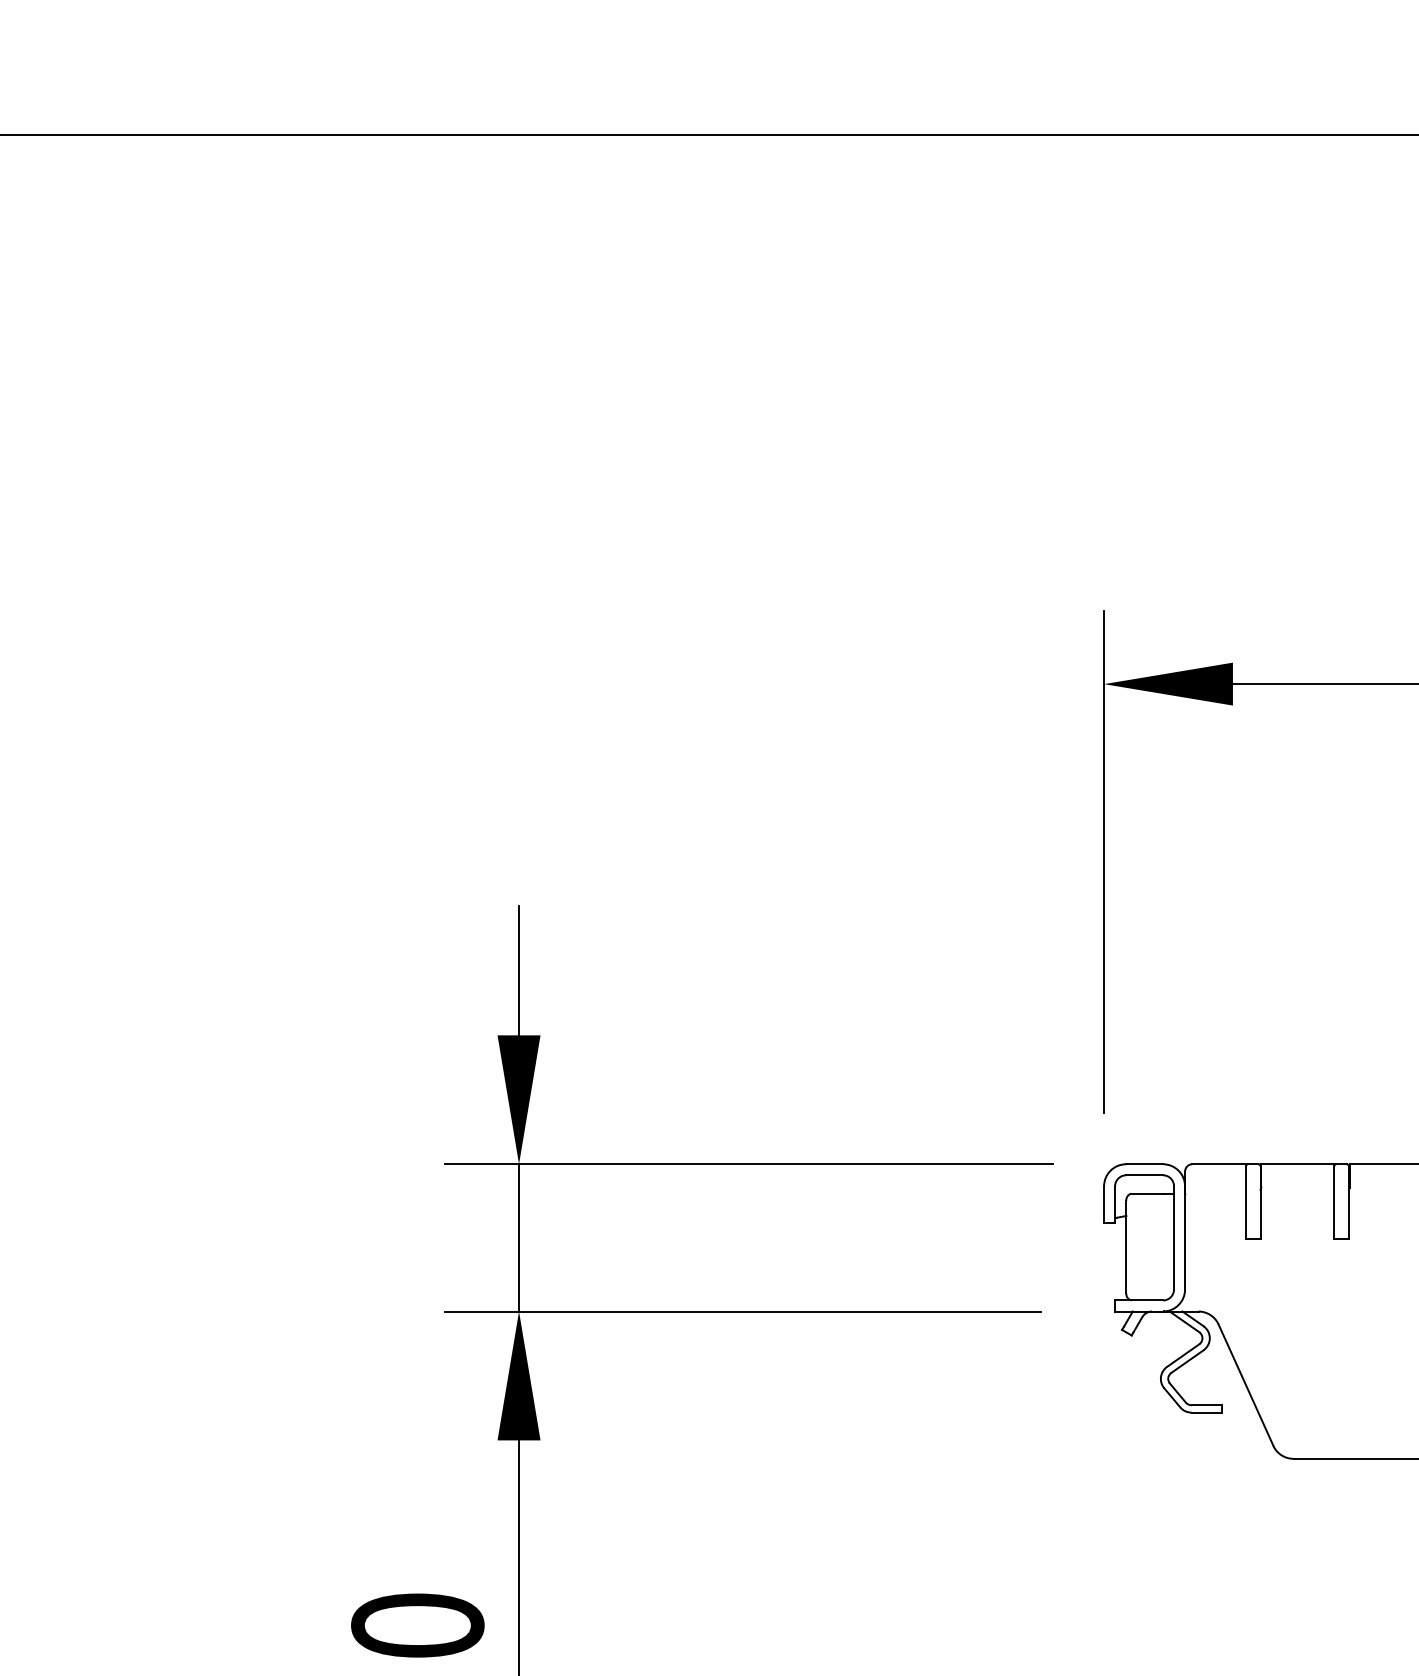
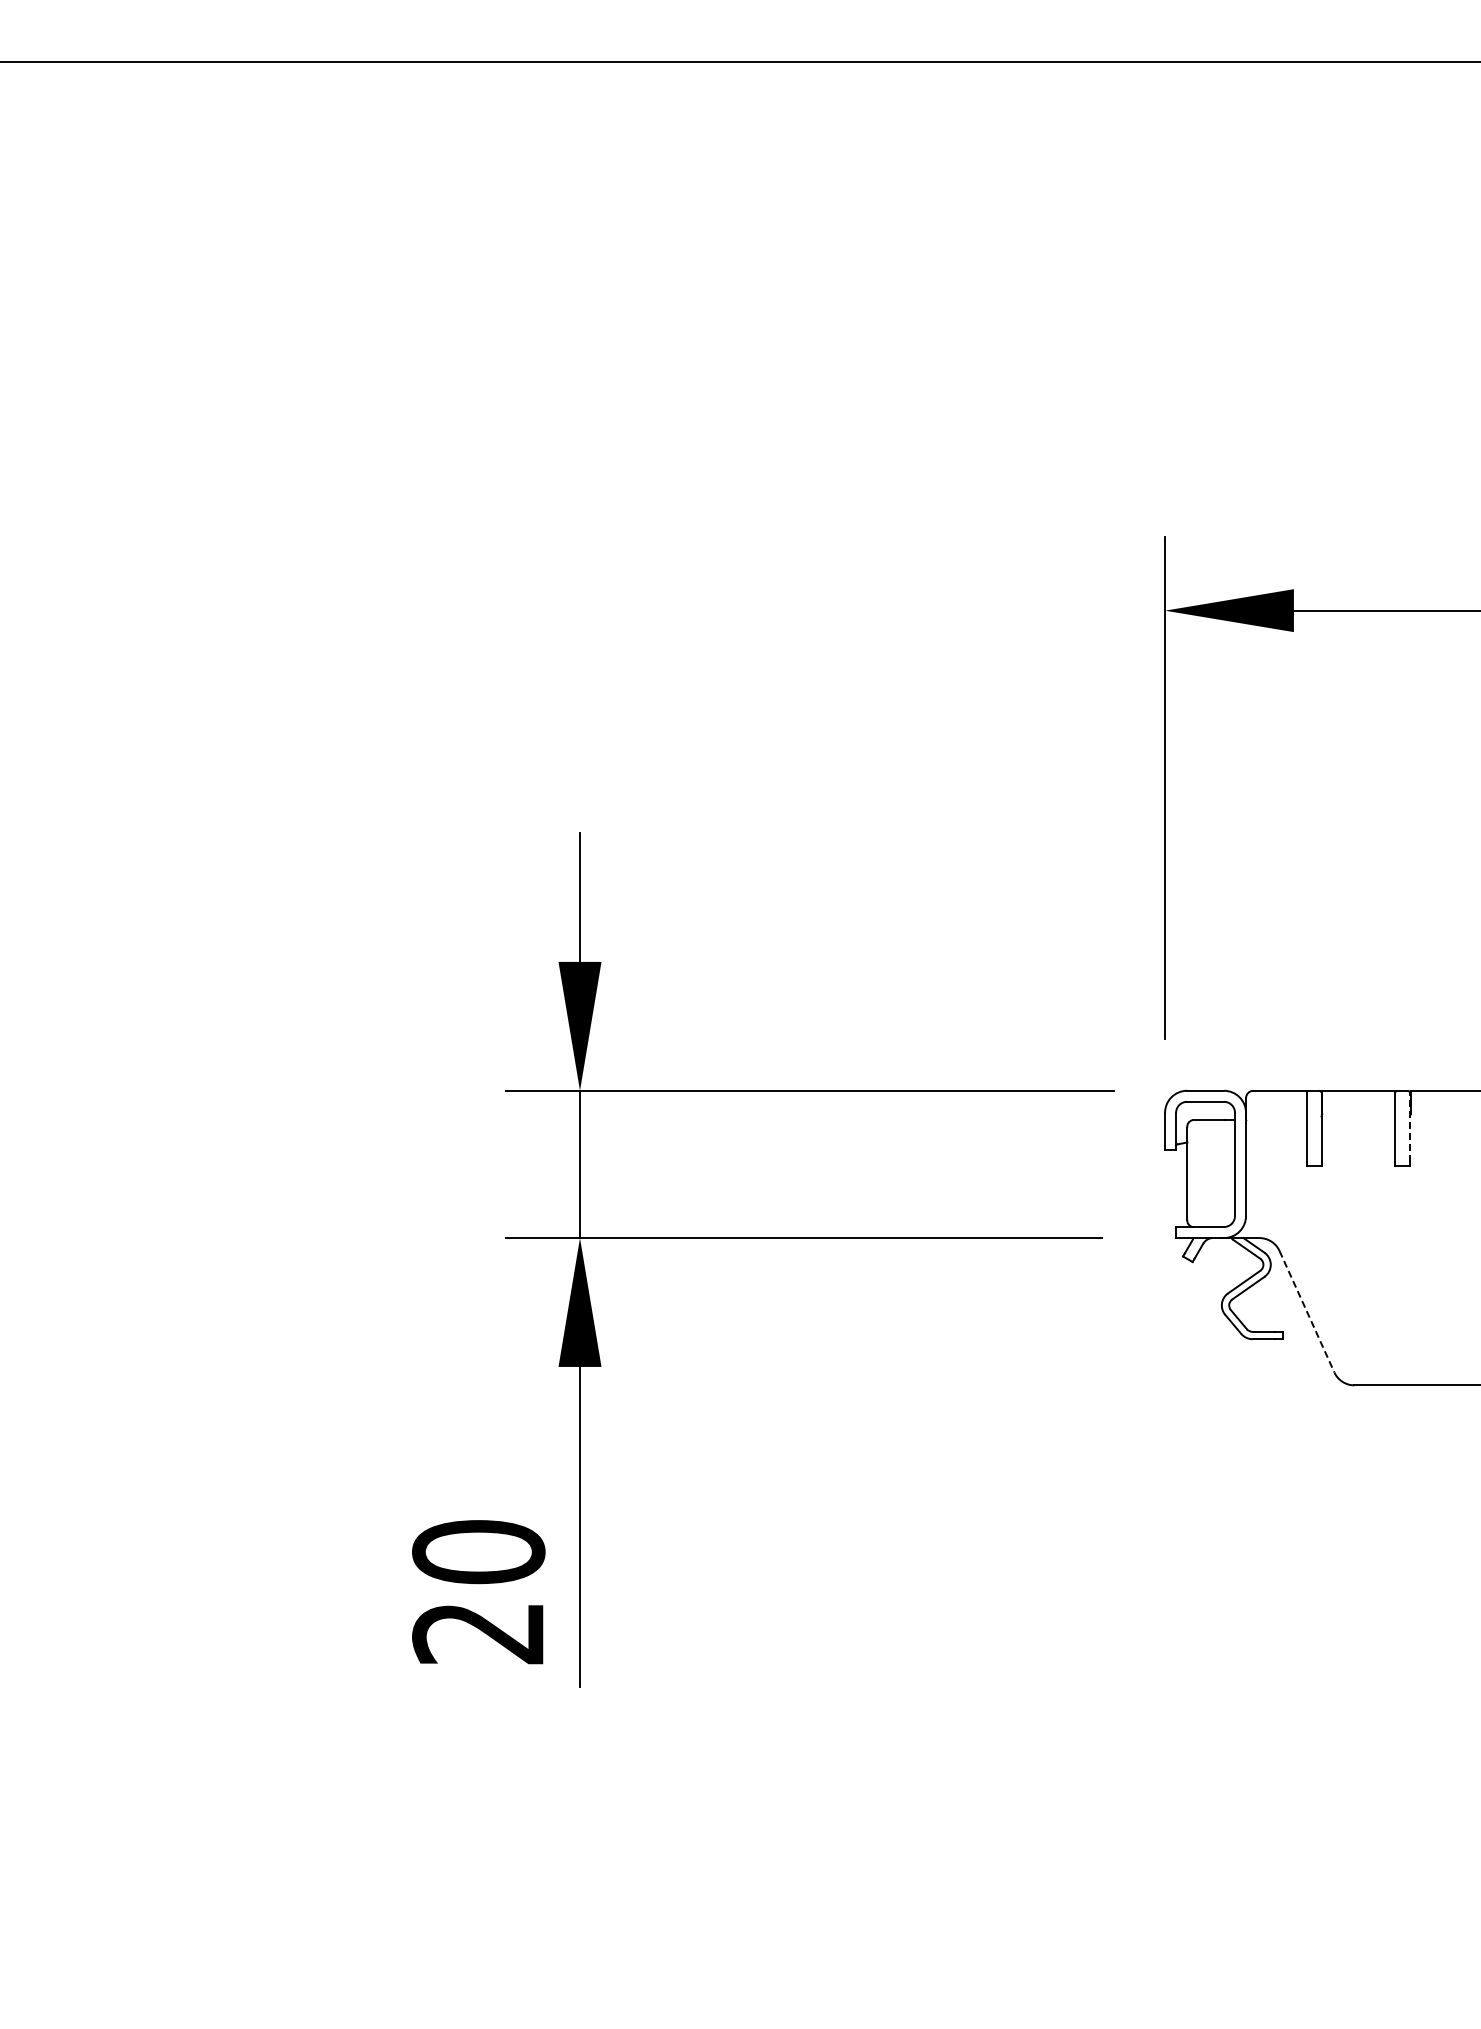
line: (1348, 1200) -> (1409, 1127), solid -> dashed
line: (1245, 1384) -> (1306, 1311), solid -> dashed

